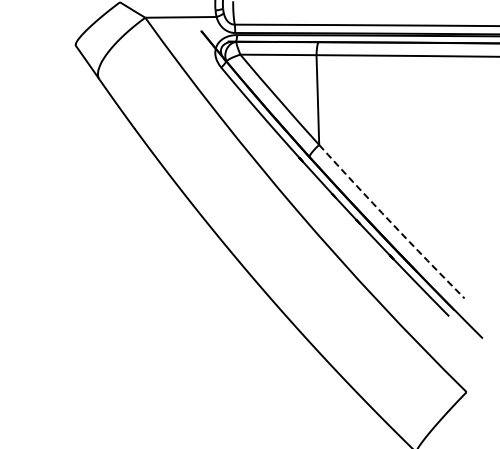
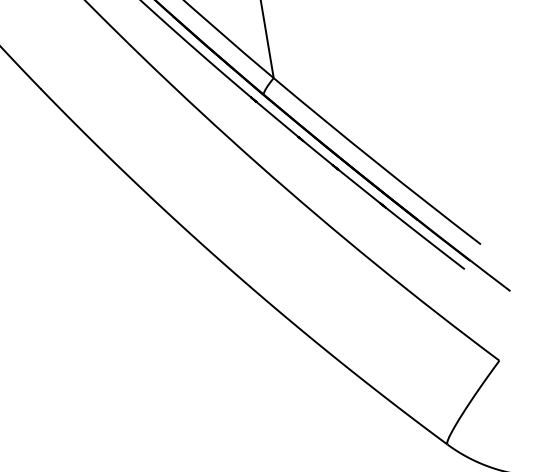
arc: (391, 222) -> (376, 162), dashed -> solid

